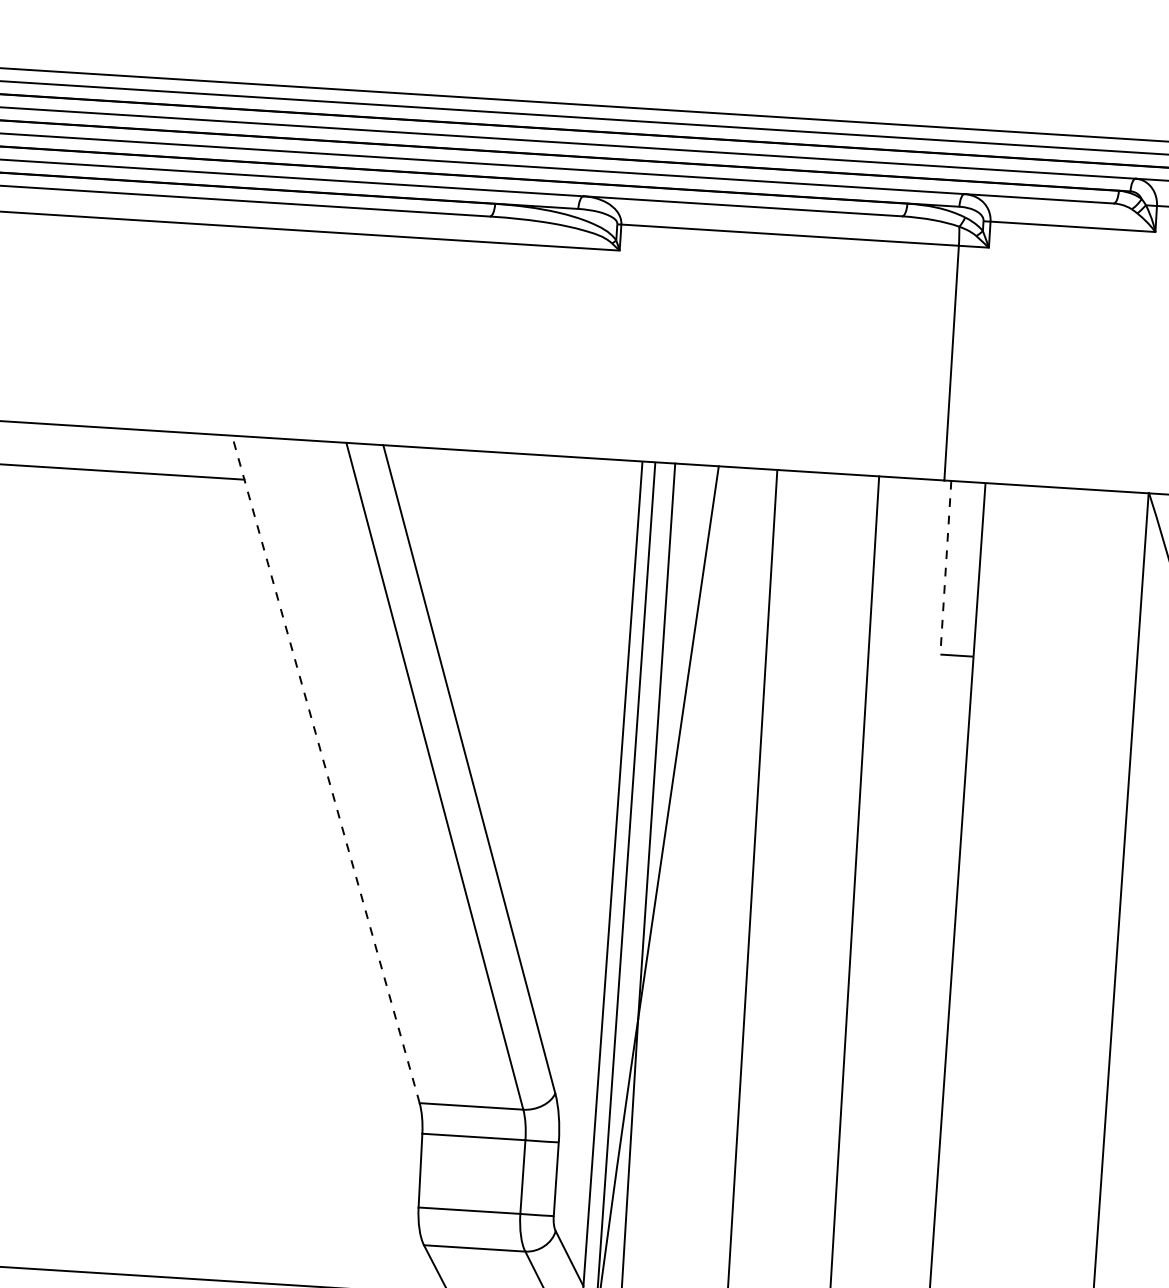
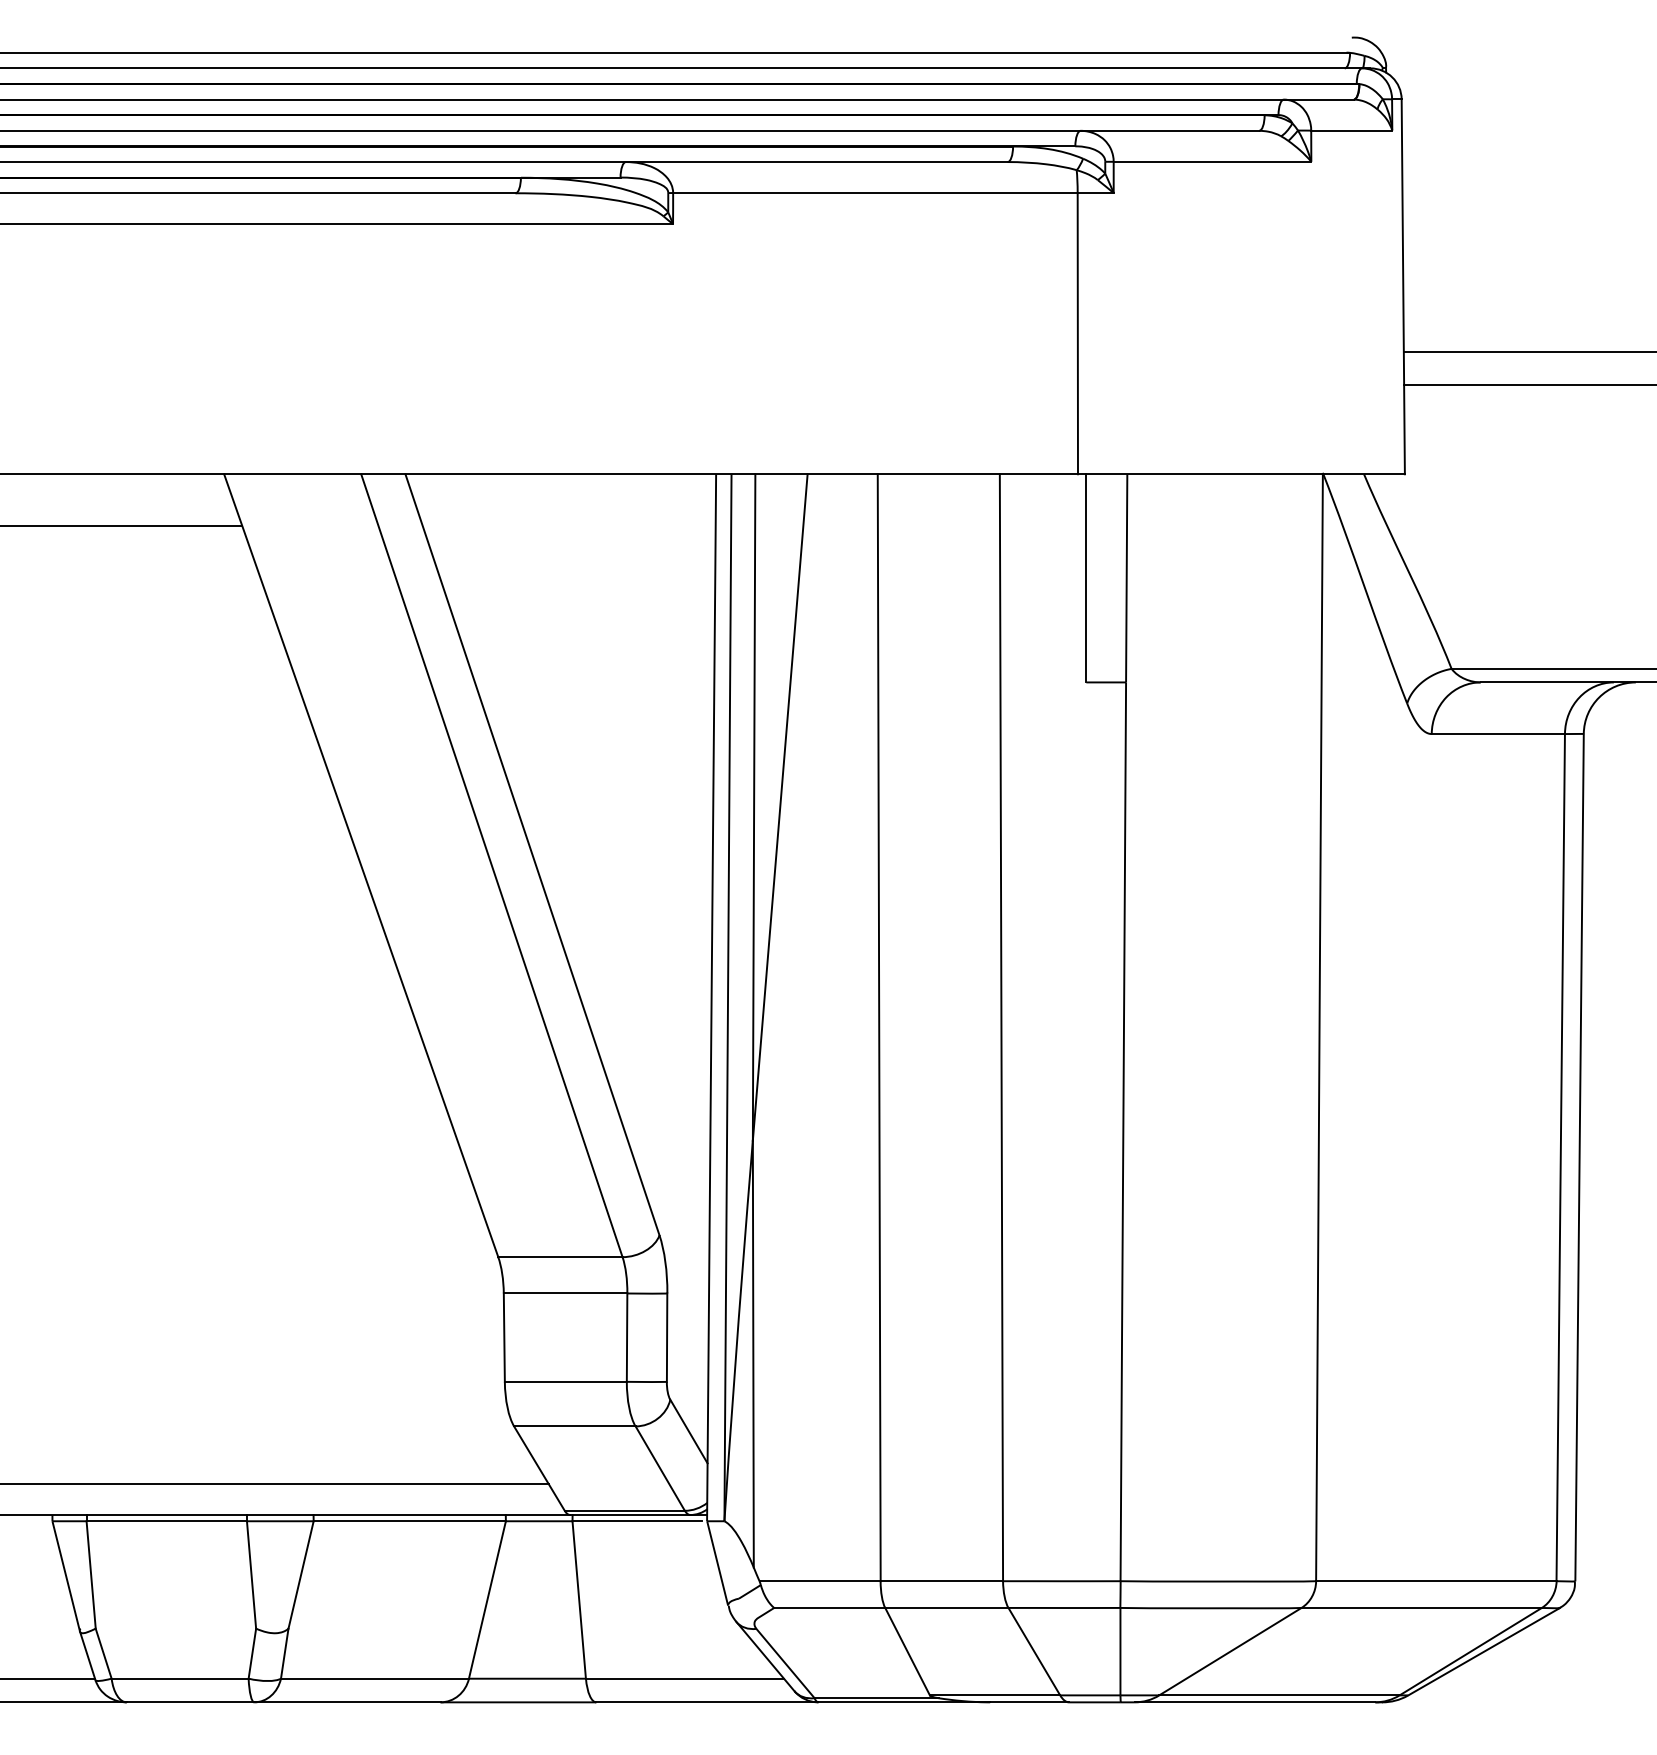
line: (946, 567) -> (1086, 578), dashed -> solid
line: (326, 769) -> (361, 865), dashed -> solid

